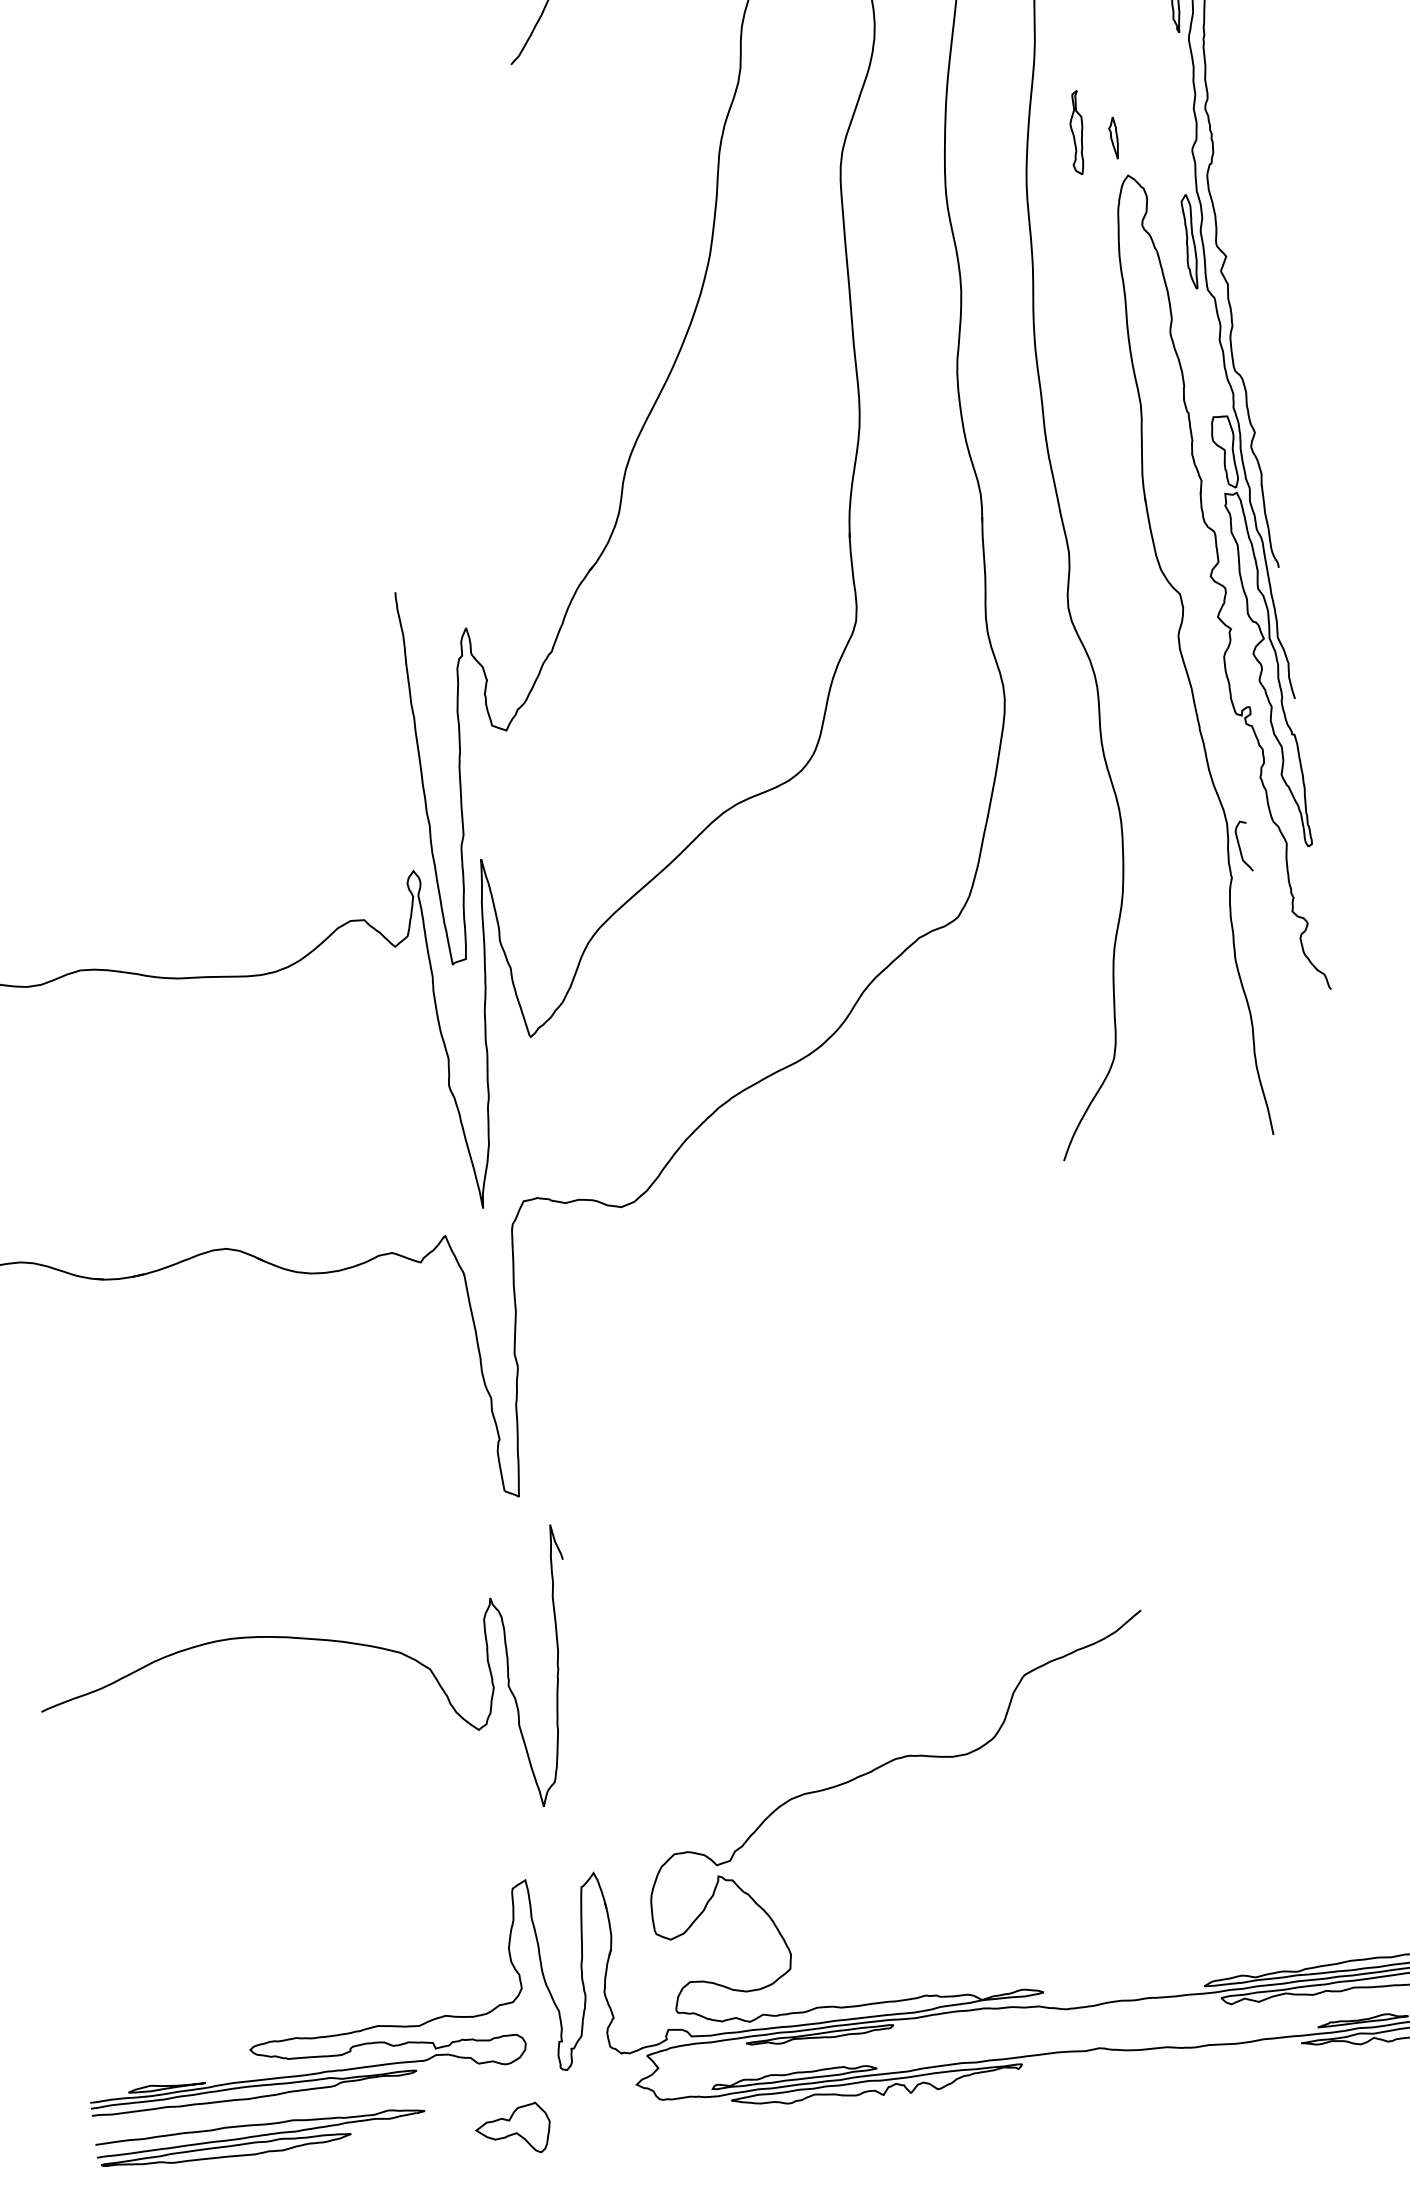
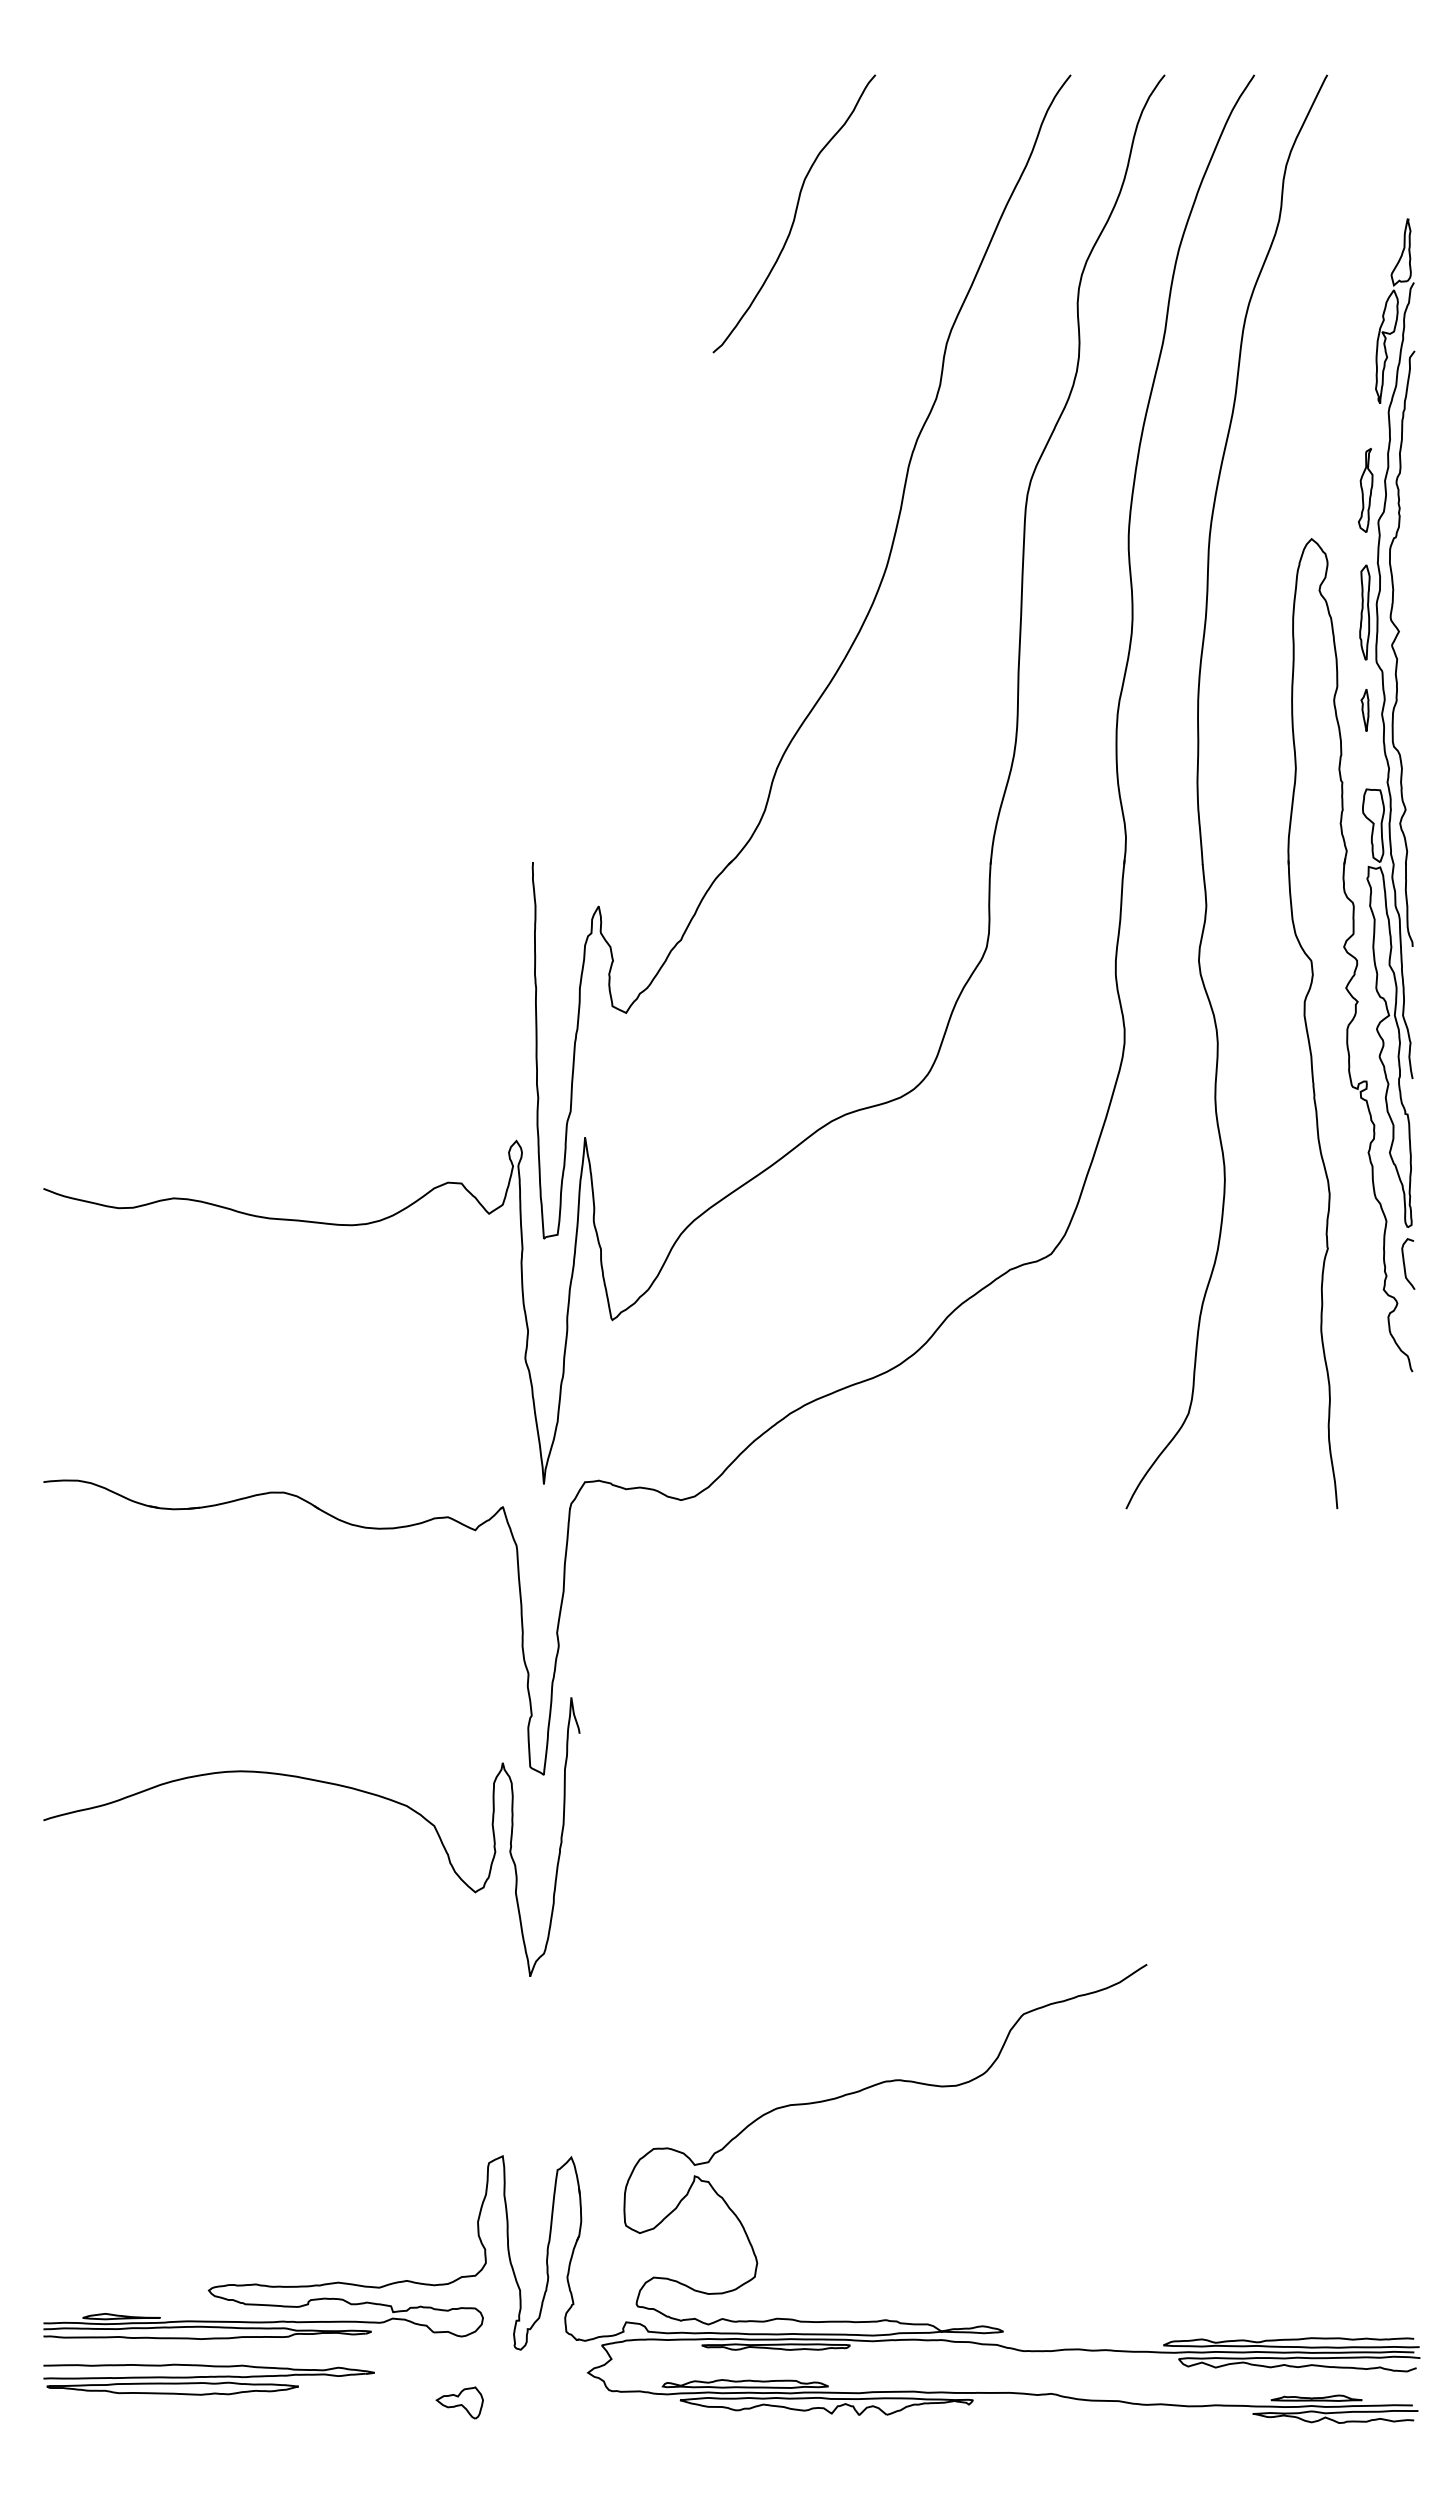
part: (1076, 133) -> (1365, 490), moved
part: (1113, 138) -> (1364, 710), moved
curve: (1240, 847) -> (1405, 1264), moved
curve: (315, 1640) -> (324, 1783), moved
part: (512, 2130) -> (459, 2402), size x0.62

